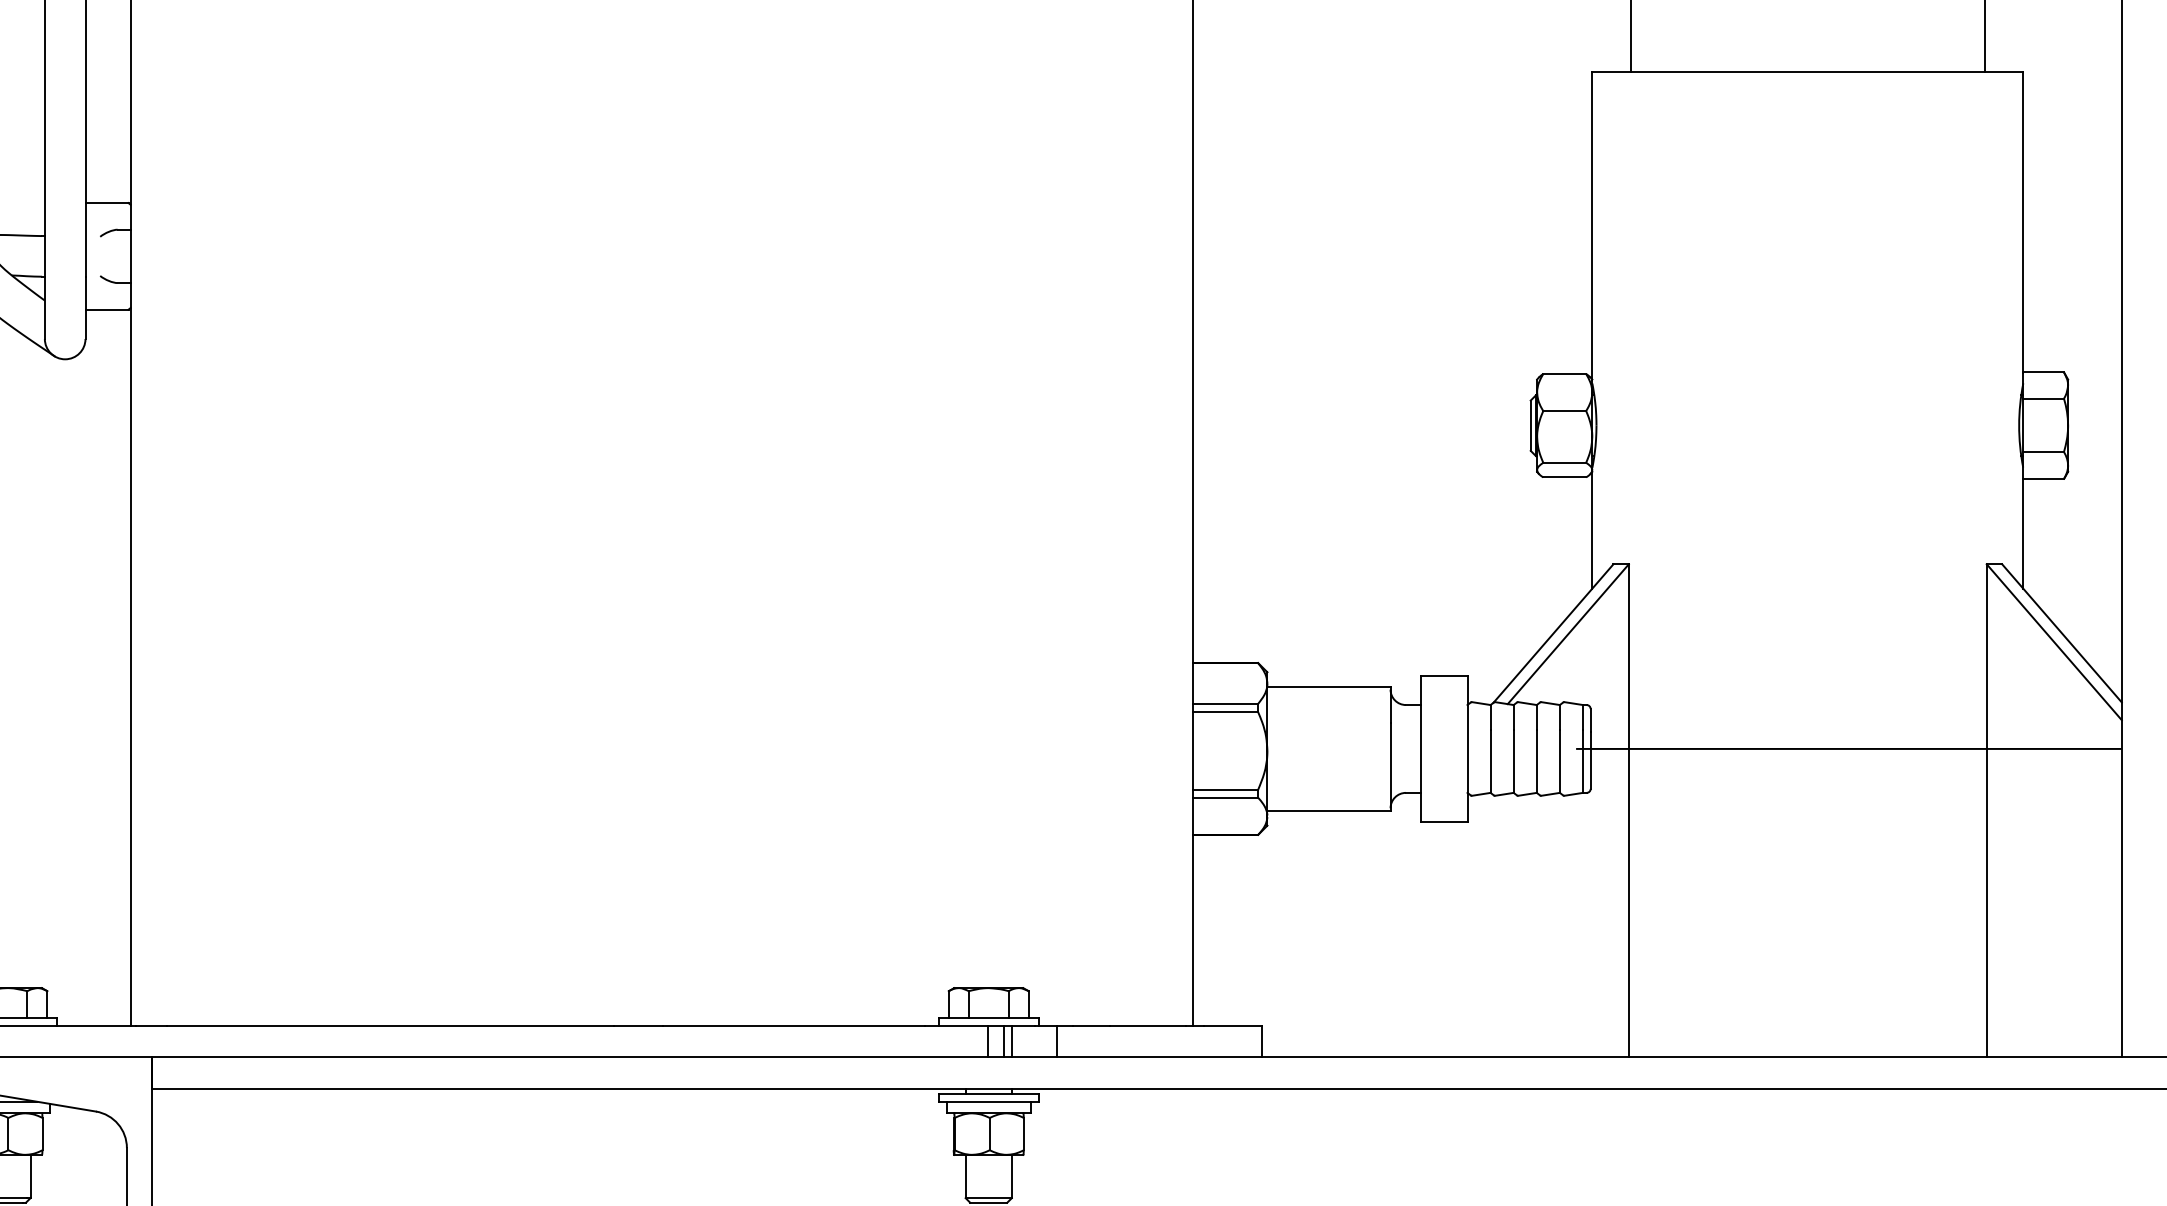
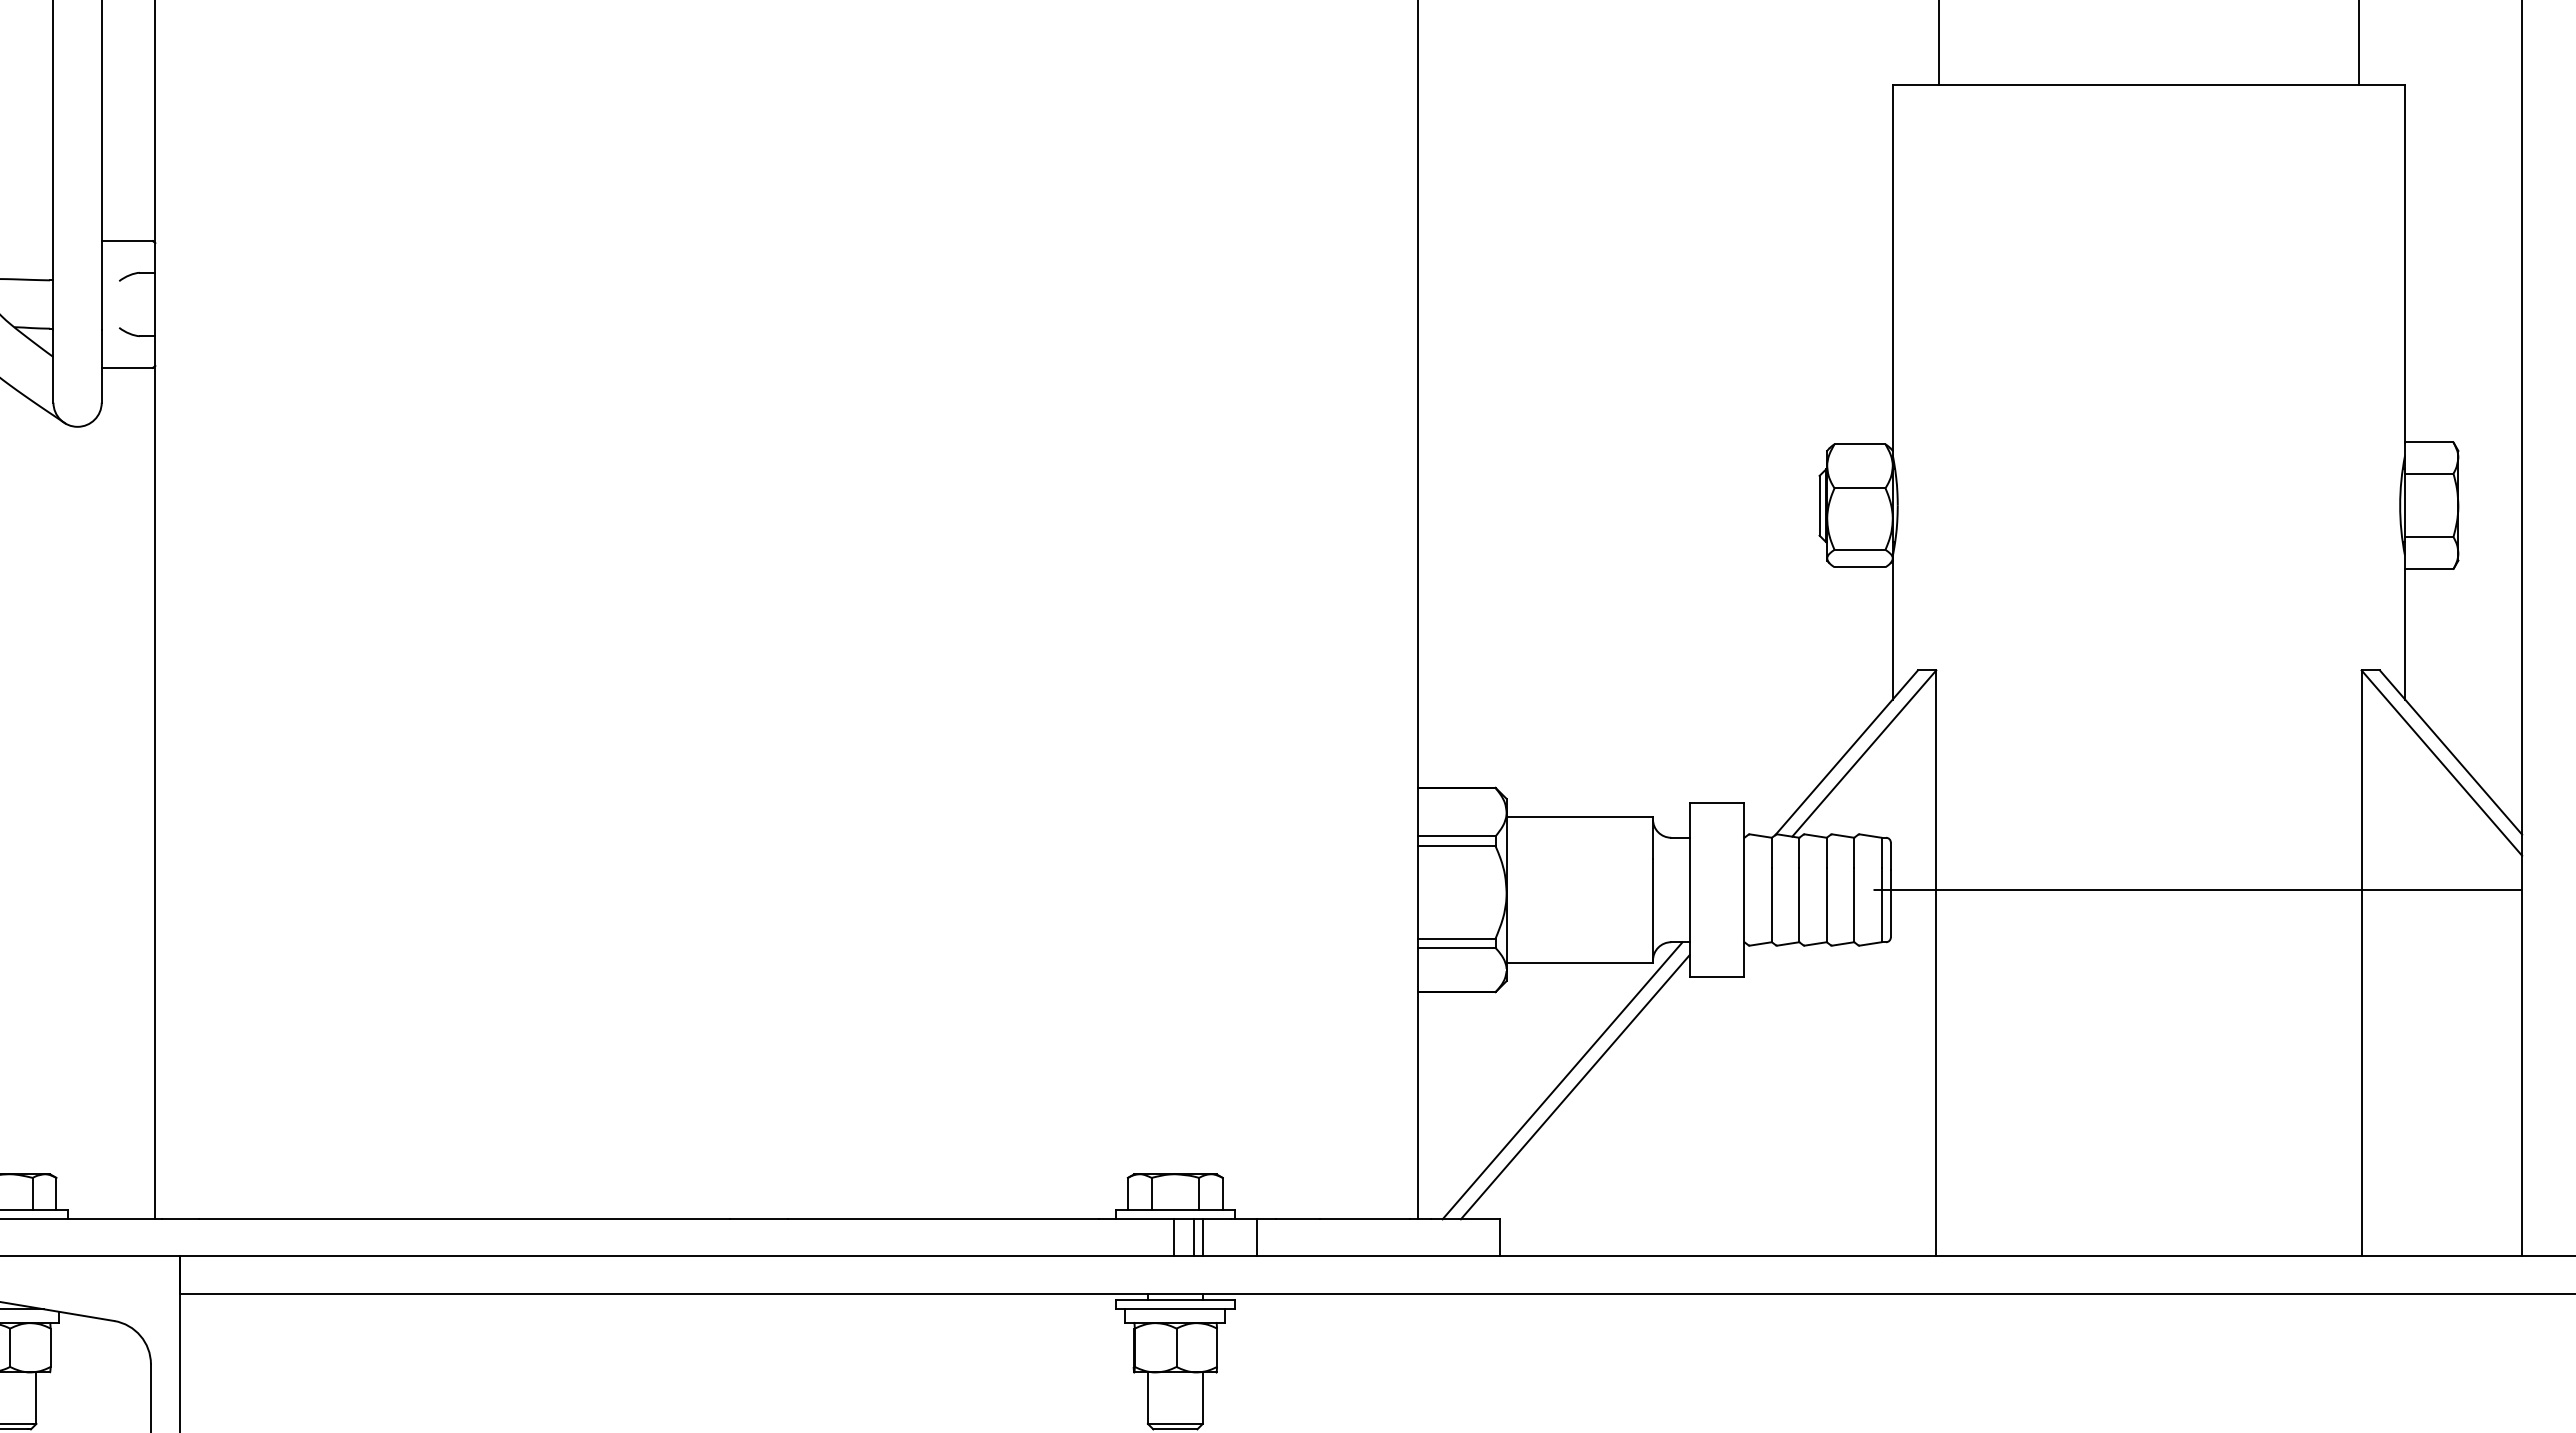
line: (1314, 909) -> (1562, 1080), added
line: (1324, 915) -> (1574, 1087), added

